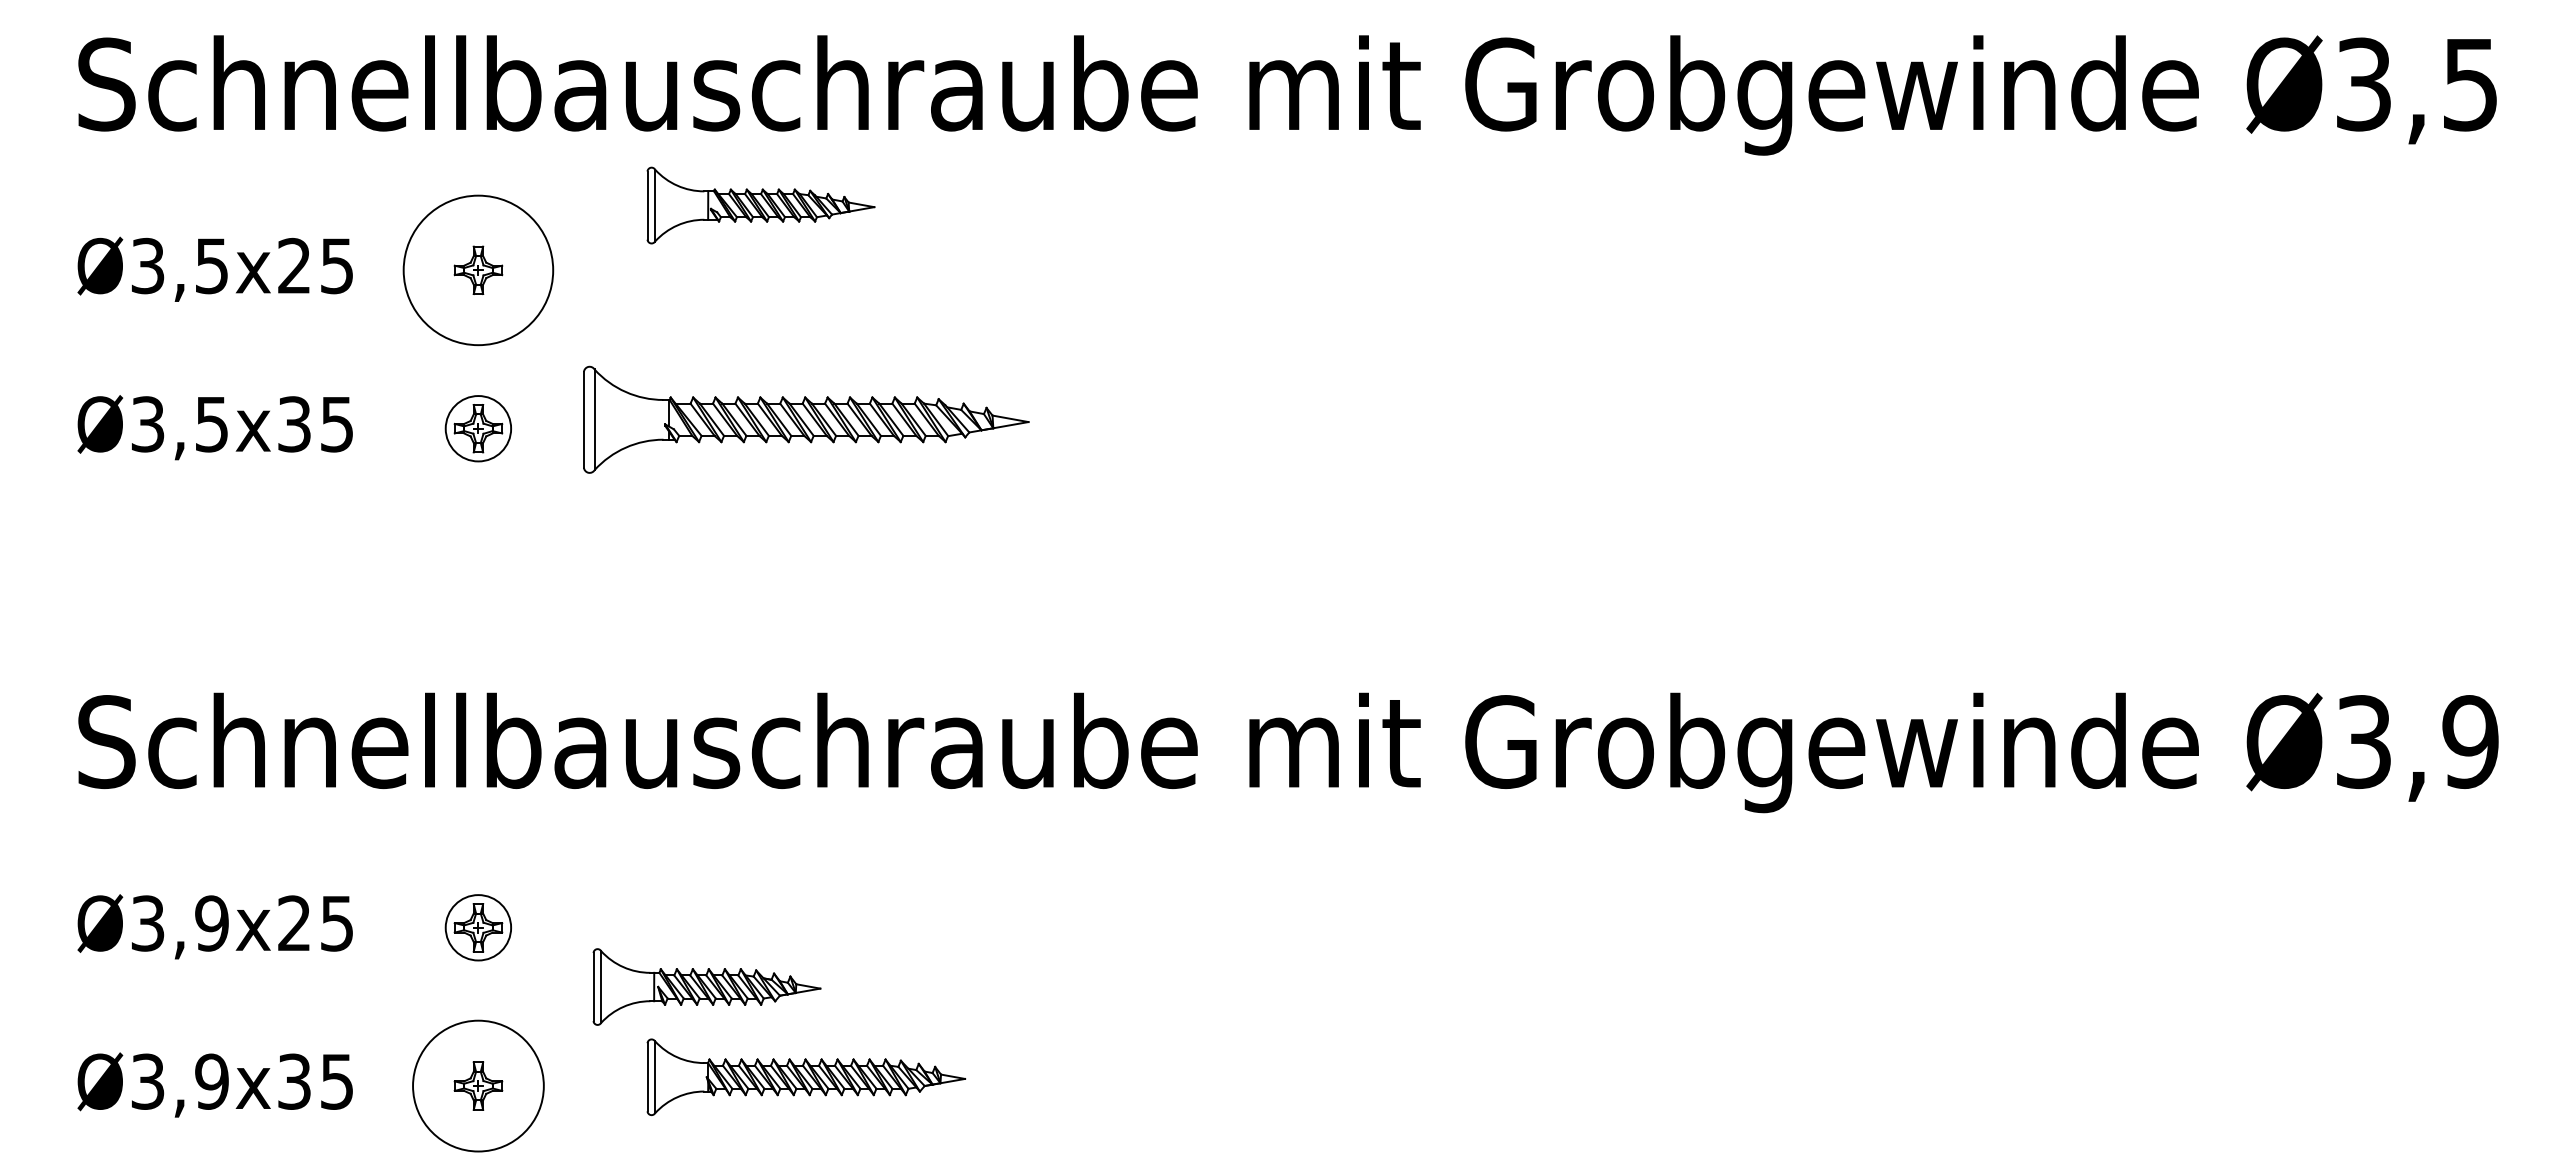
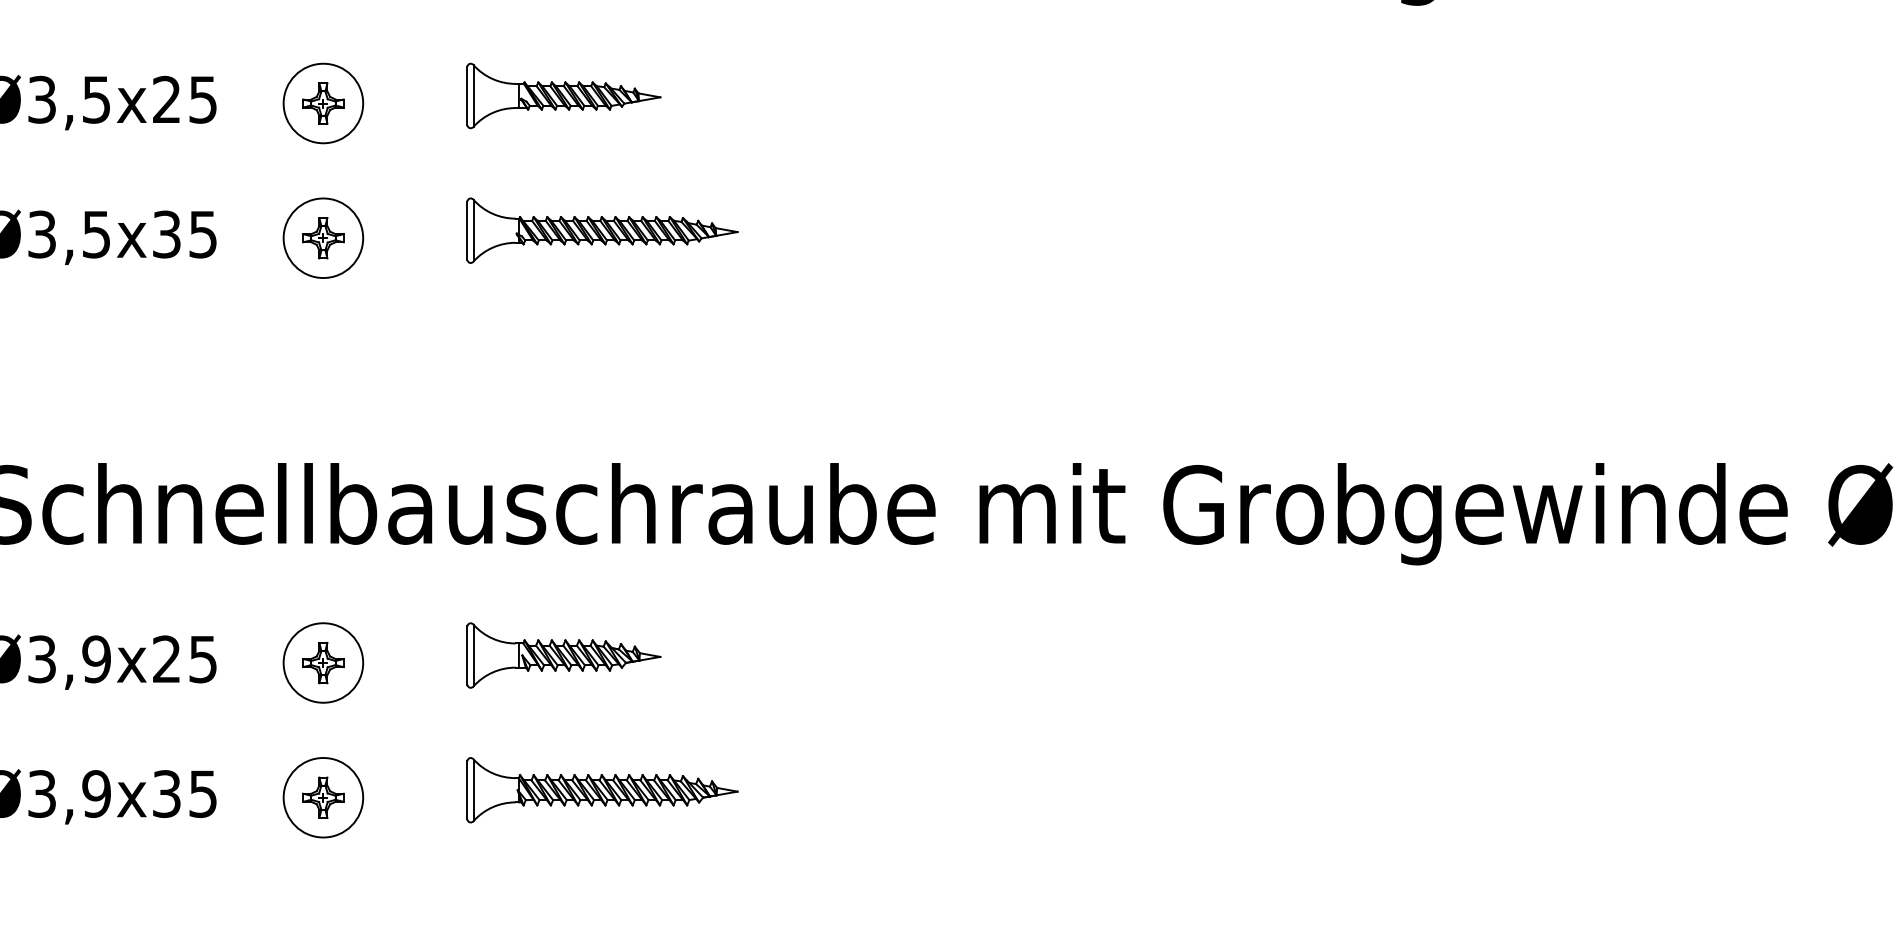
part: (760, 205) -> (563, 95), moved
circle: (478, 270) -> (323, 103), size x0.62
part: (806, 419) -> (602, 230), size x0.71
circle: (478, 428) -> (323, 238), size x1.43
circle: (478, 927) -> (323, 662), size x1.43
part: (706, 986) -> (563, 655), moved
circle: (478, 1085) -> (323, 797), size x0.71

